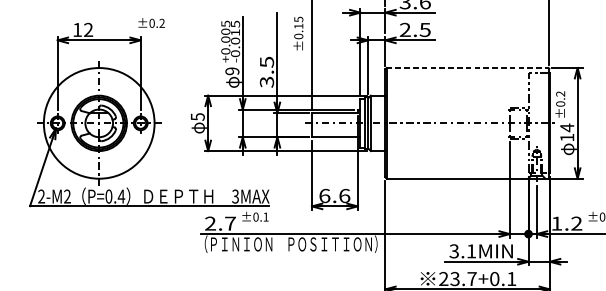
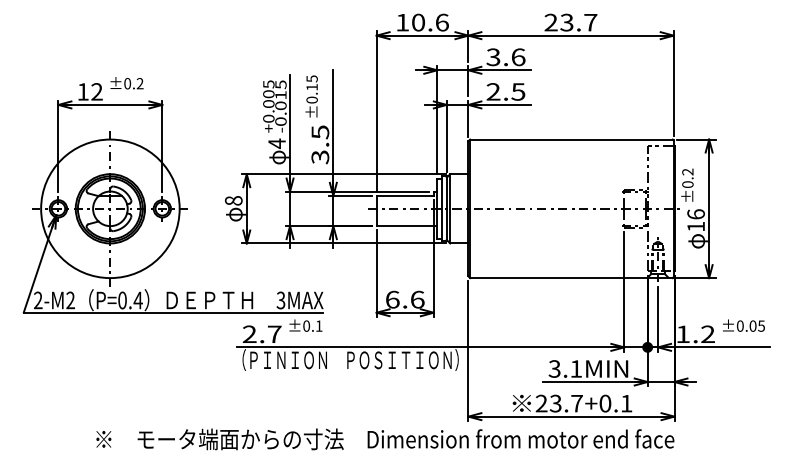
text: (151, 23) -> (126, 83), moved
text: (298, 33) -> (311, 96), moved
line: (467, 67) -> (571, 139), dashed -> solid
text: (231, 71) -> (276, 143), 9 -> 4
text: (197, 116) -> (233, 200), 5 -> 8
text: (567, 127) -> (696, 214), 14 -> 16

